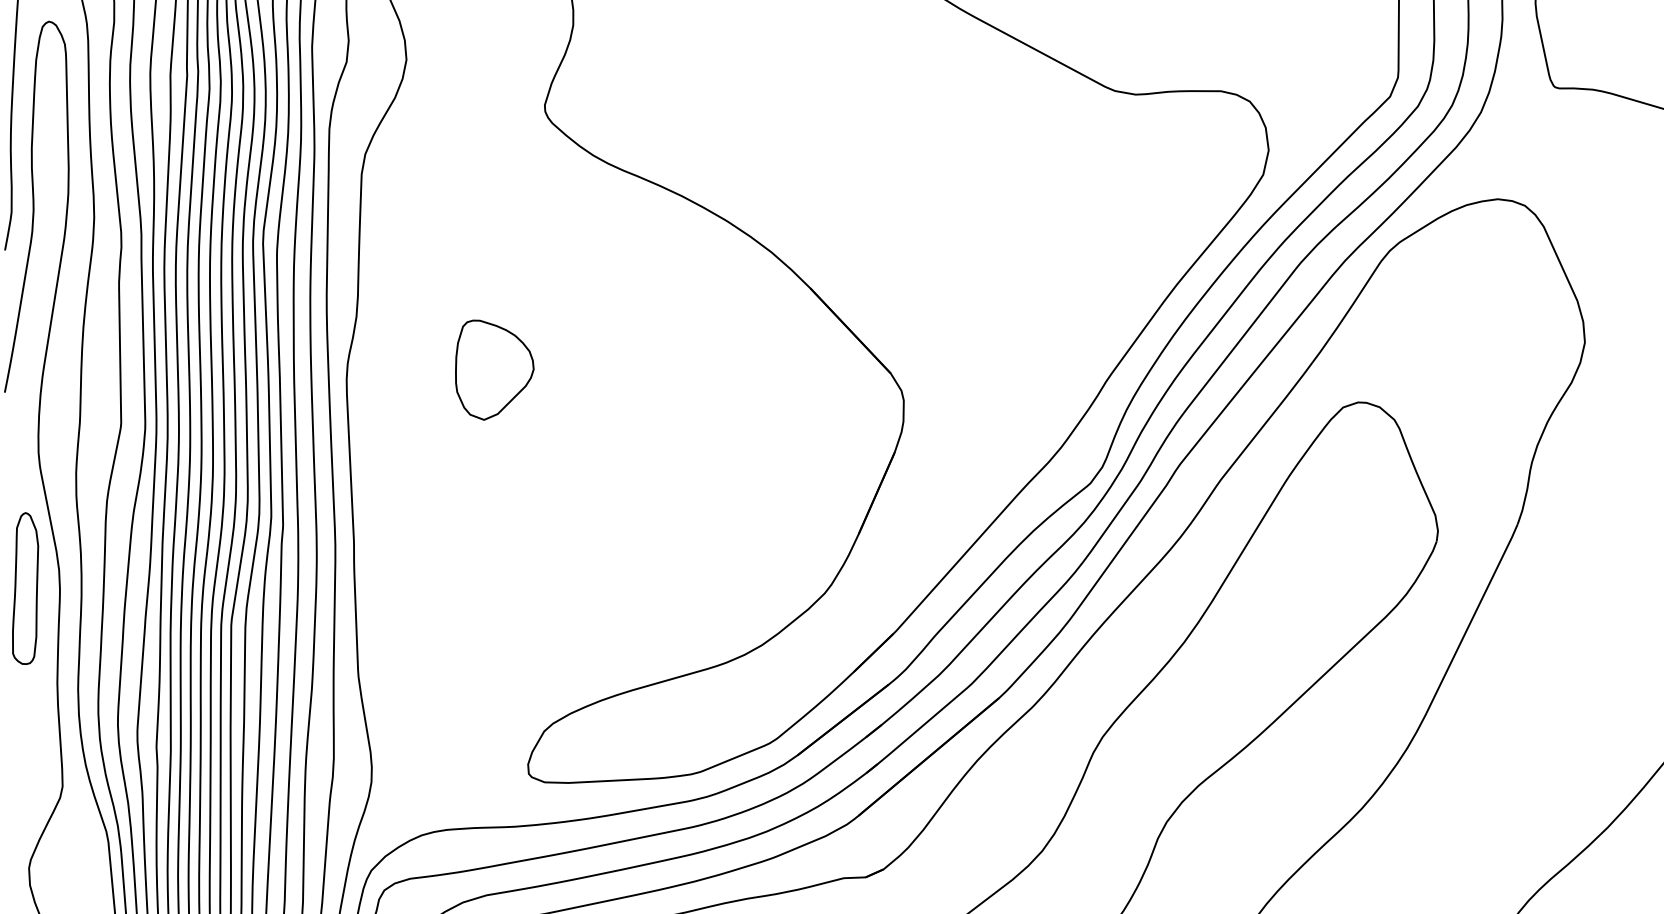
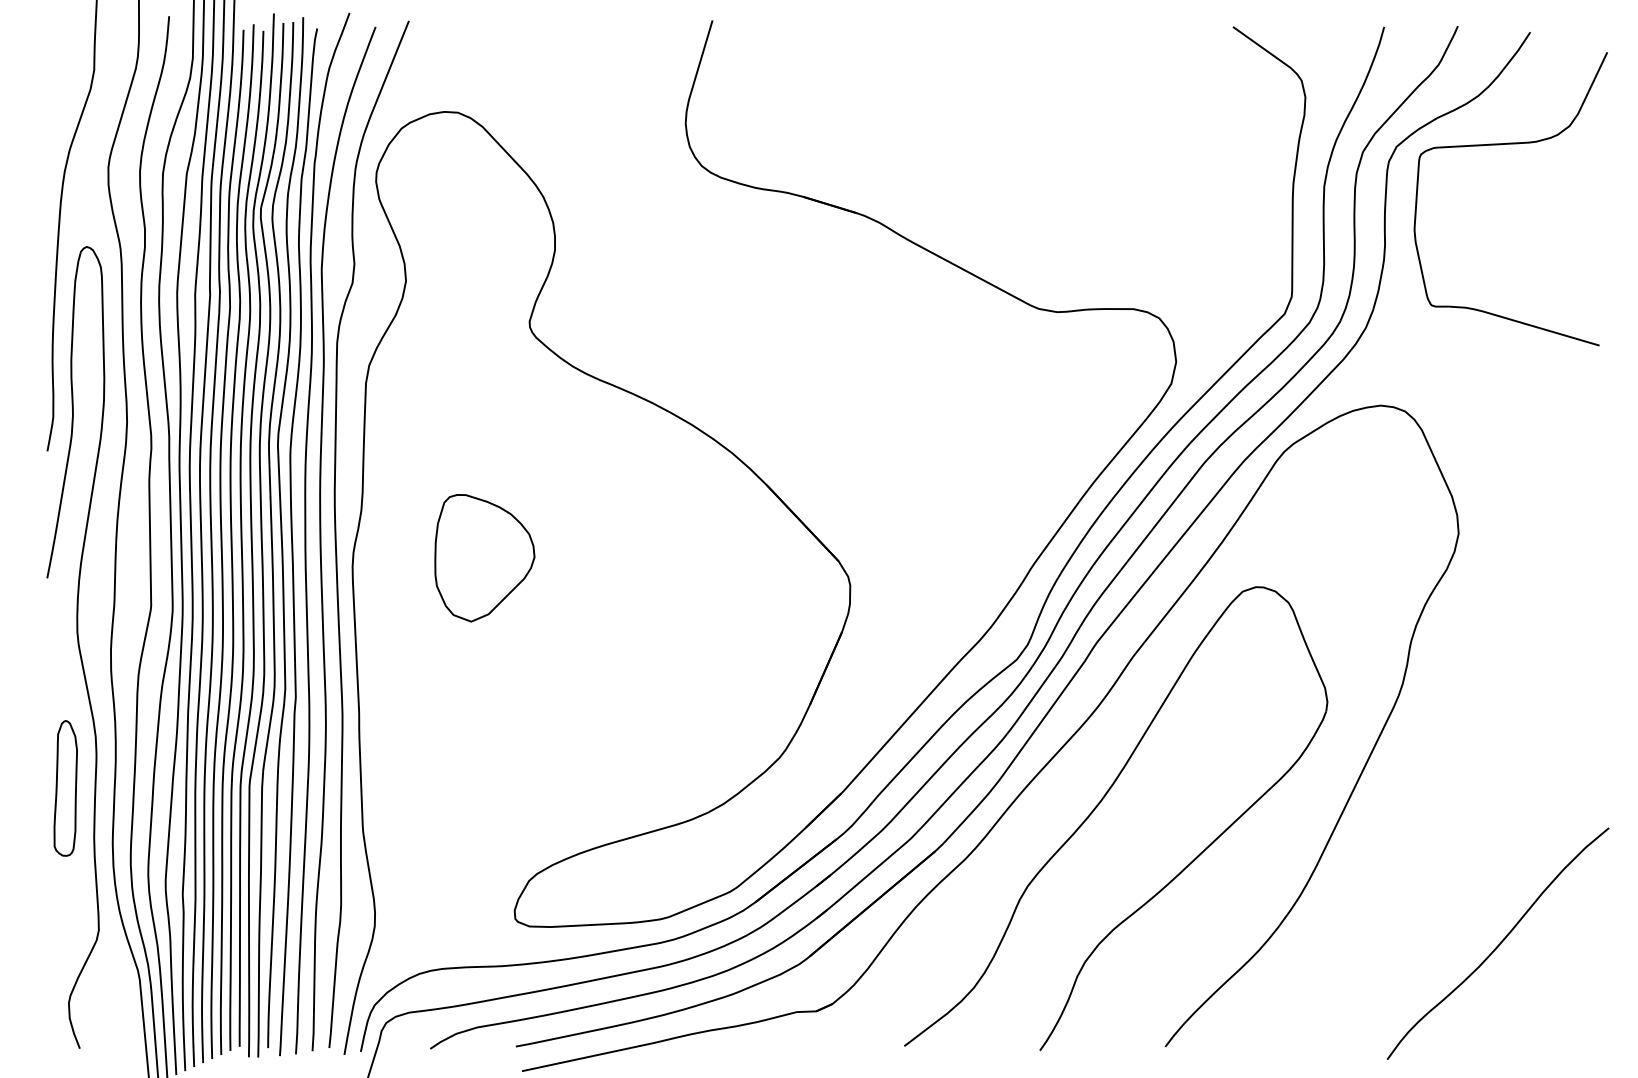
part: (494, 370) -> (484, 558), size x1.43
part: (25, 588) -> (65, 788), moved

